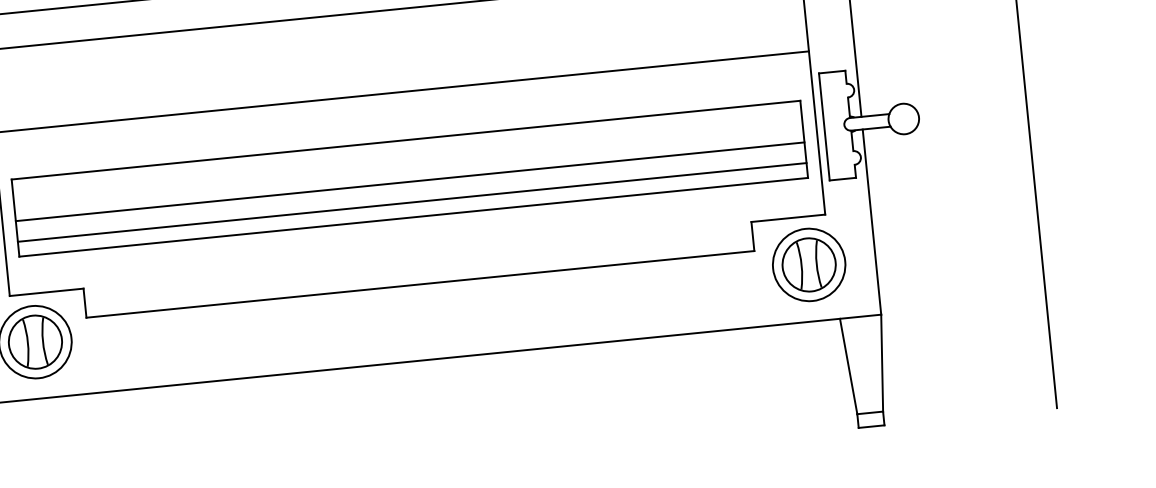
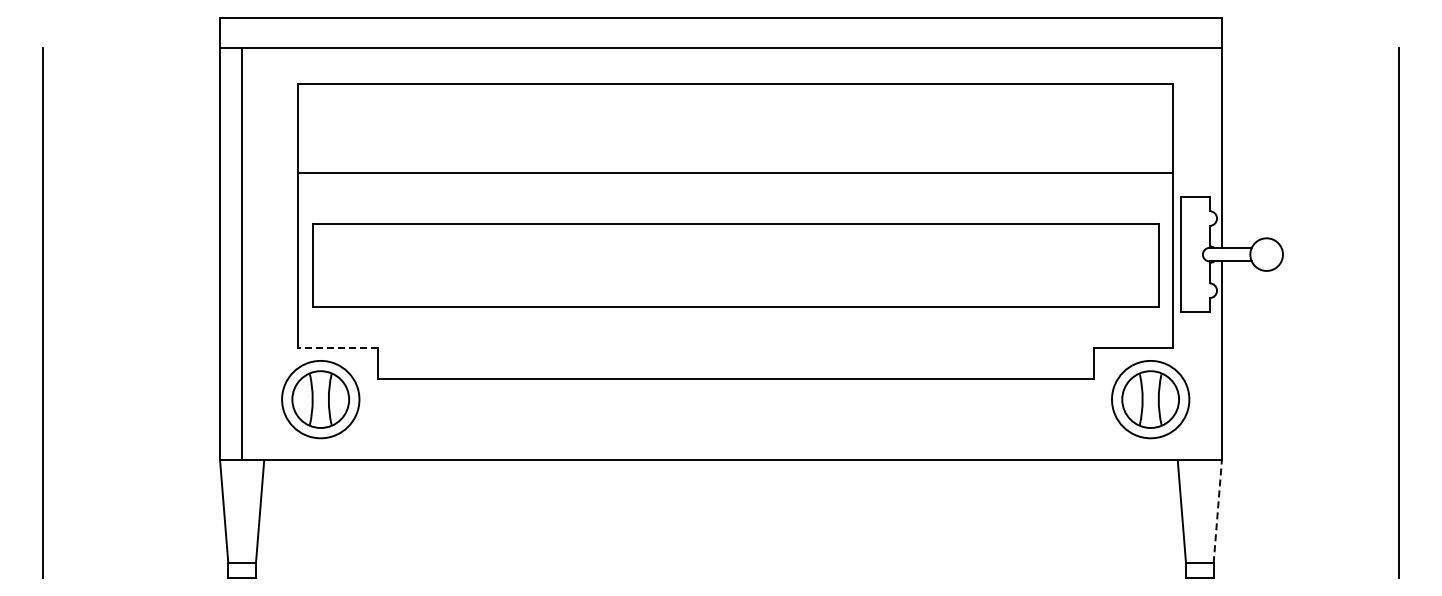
line: (409, 181) -> (735, 268), removed
line: (412, 202) -> (735, 291), removed
line: (46, 292) -> (337, 347), solid -> dashed
line: (881, 363) -> (1217, 511), solid -> dashed

